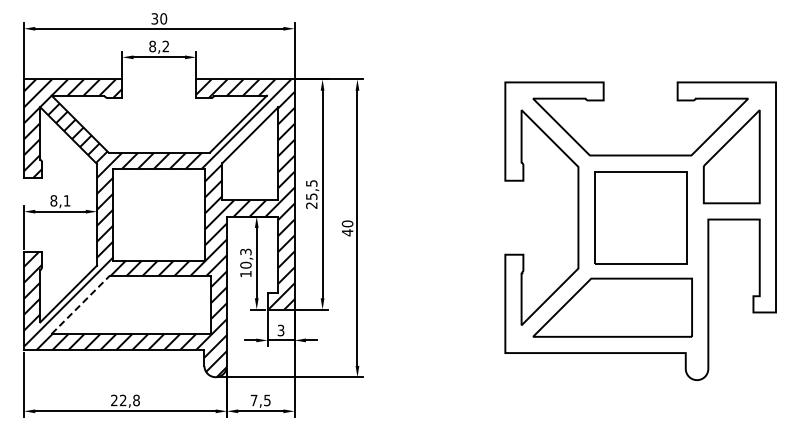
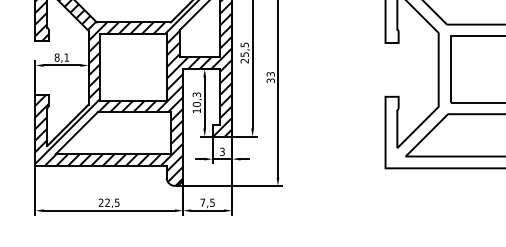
text: (347, 228) -> (270, 77), 40 -> 33
line: (81, 304) -> (77, 133), dashed -> solid
text: (136, 400) -> (117, 202), 22,8 -> 22,5

